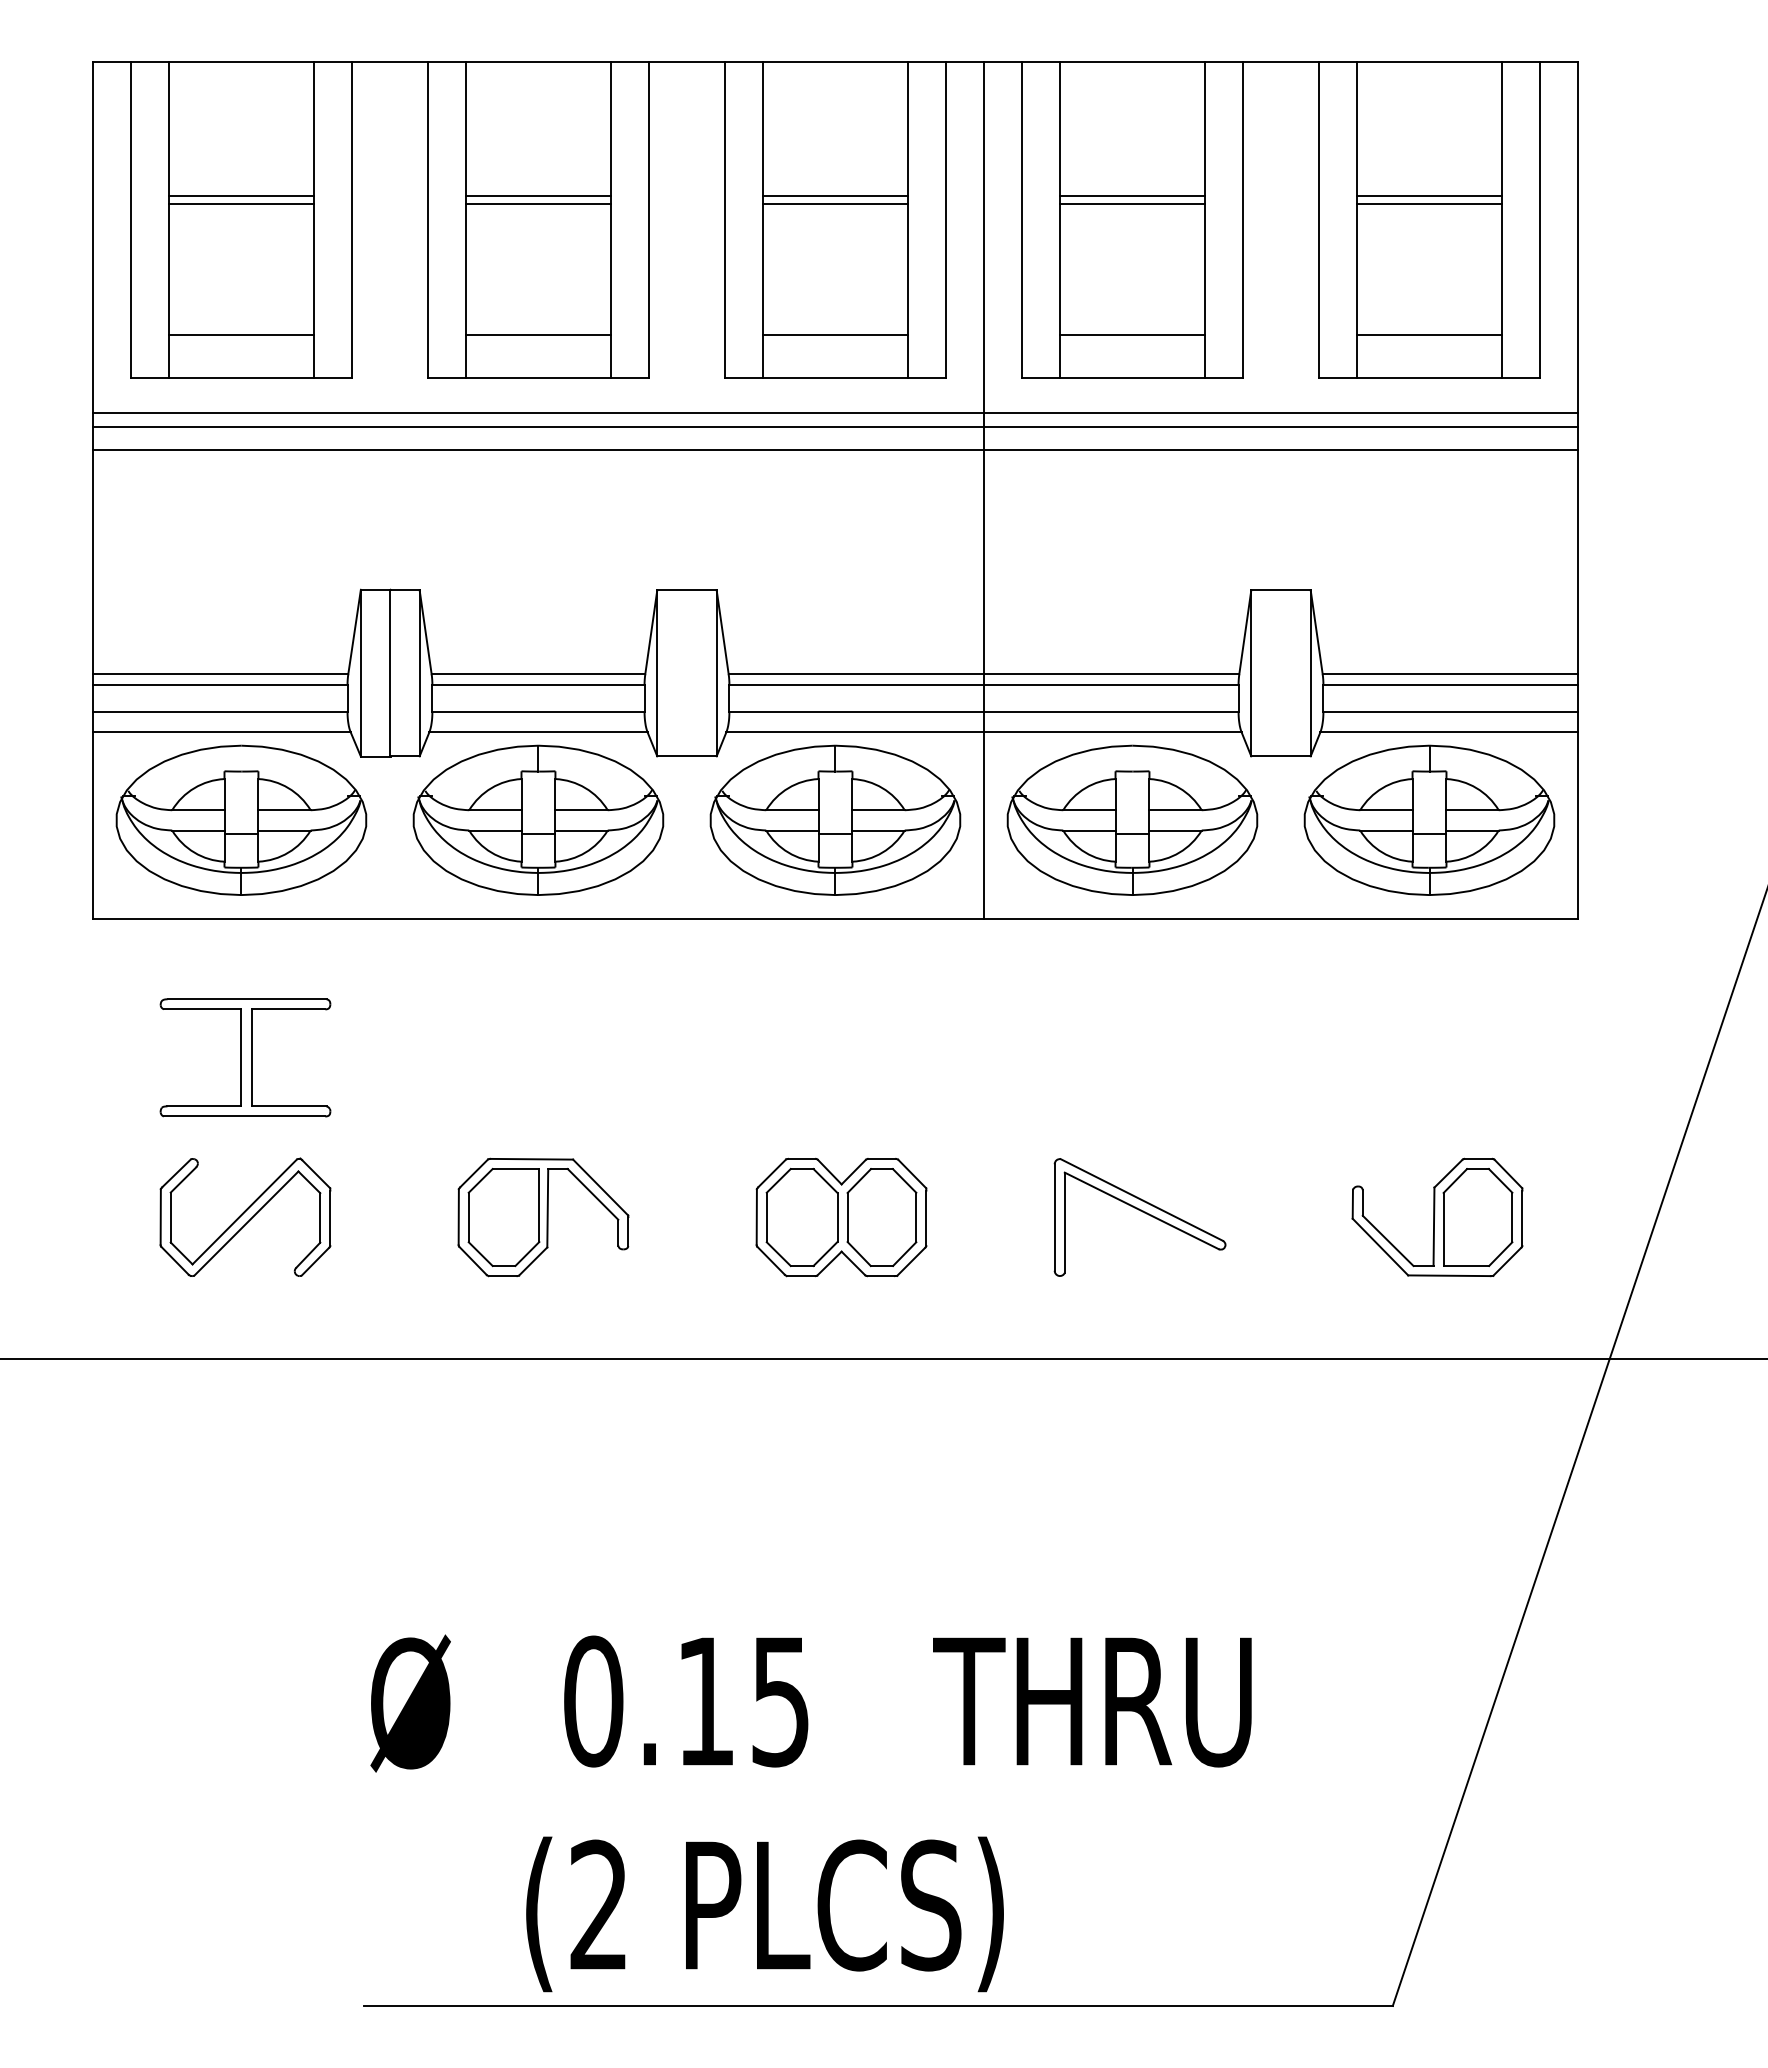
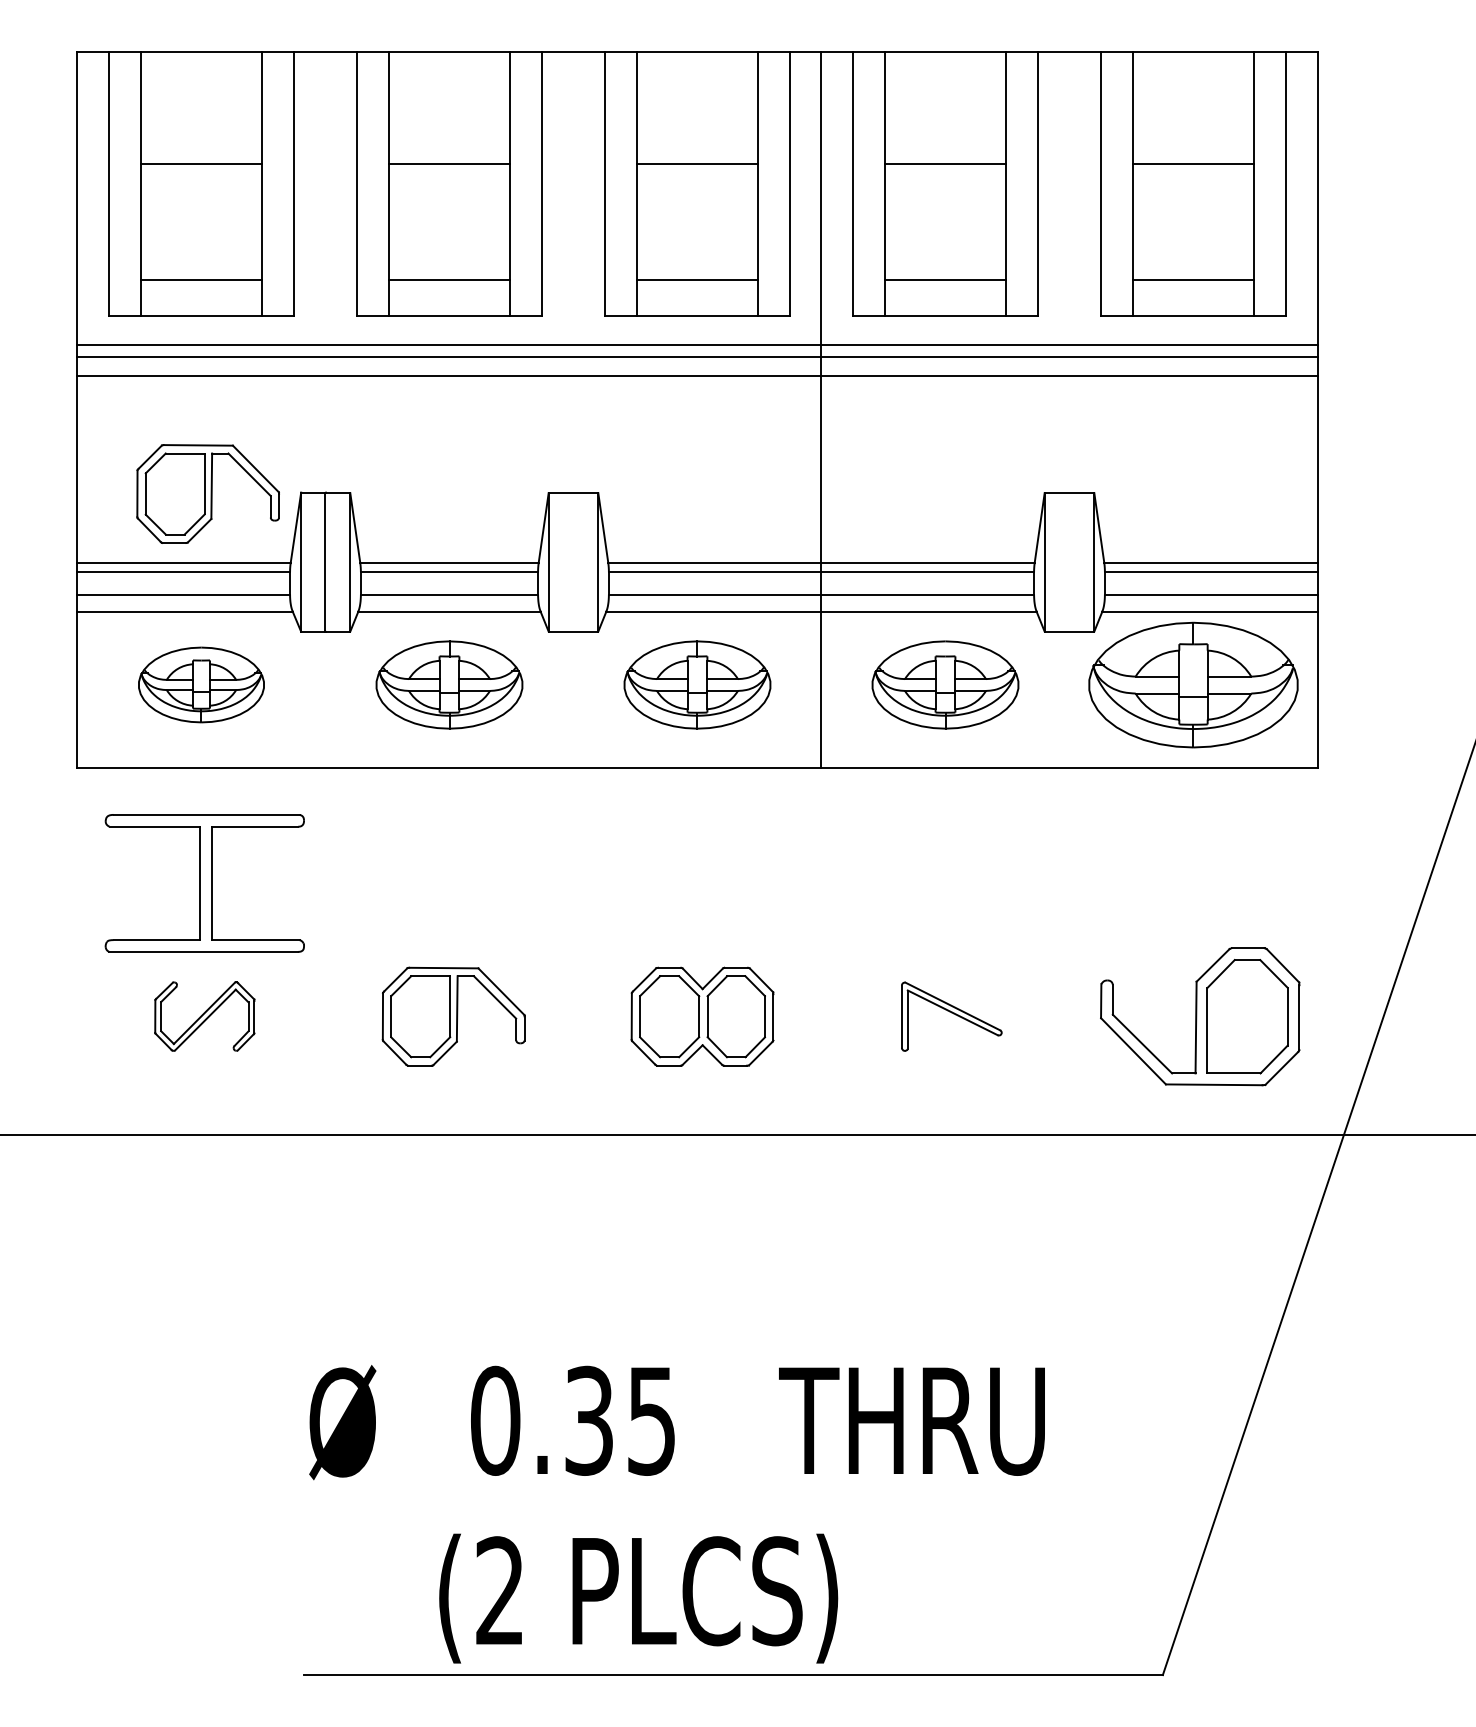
line: (241, 204) -> (201, 170), removed
line: (538, 204) -> (449, 170), removed
line: (835, 204) -> (697, 170), removed
line: (1132, 204) -> (945, 170), removed
line: (1429, 204) -> (1193, 170), removed
part: (249, 591) -> (208, 494), added
part: (241, 819) -> (201, 684), size x0.6
part: (538, 819) -> (449, 684), size x0.7
part: (835, 819) -> (697, 684), size x0.7
part: (1132, 819) -> (945, 684), size x0.7
part: (245, 1057) -> (204, 883), size x1.4
part: (245, 1216) -> (204, 1015), size x0.7
part: (1139, 1217) -> (951, 1016), size x0.7
part: (1437, 1217) -> (1200, 1016), size x1.4
text: (705, 1701) -> (588, 1420), 0.15 -> 0.35

